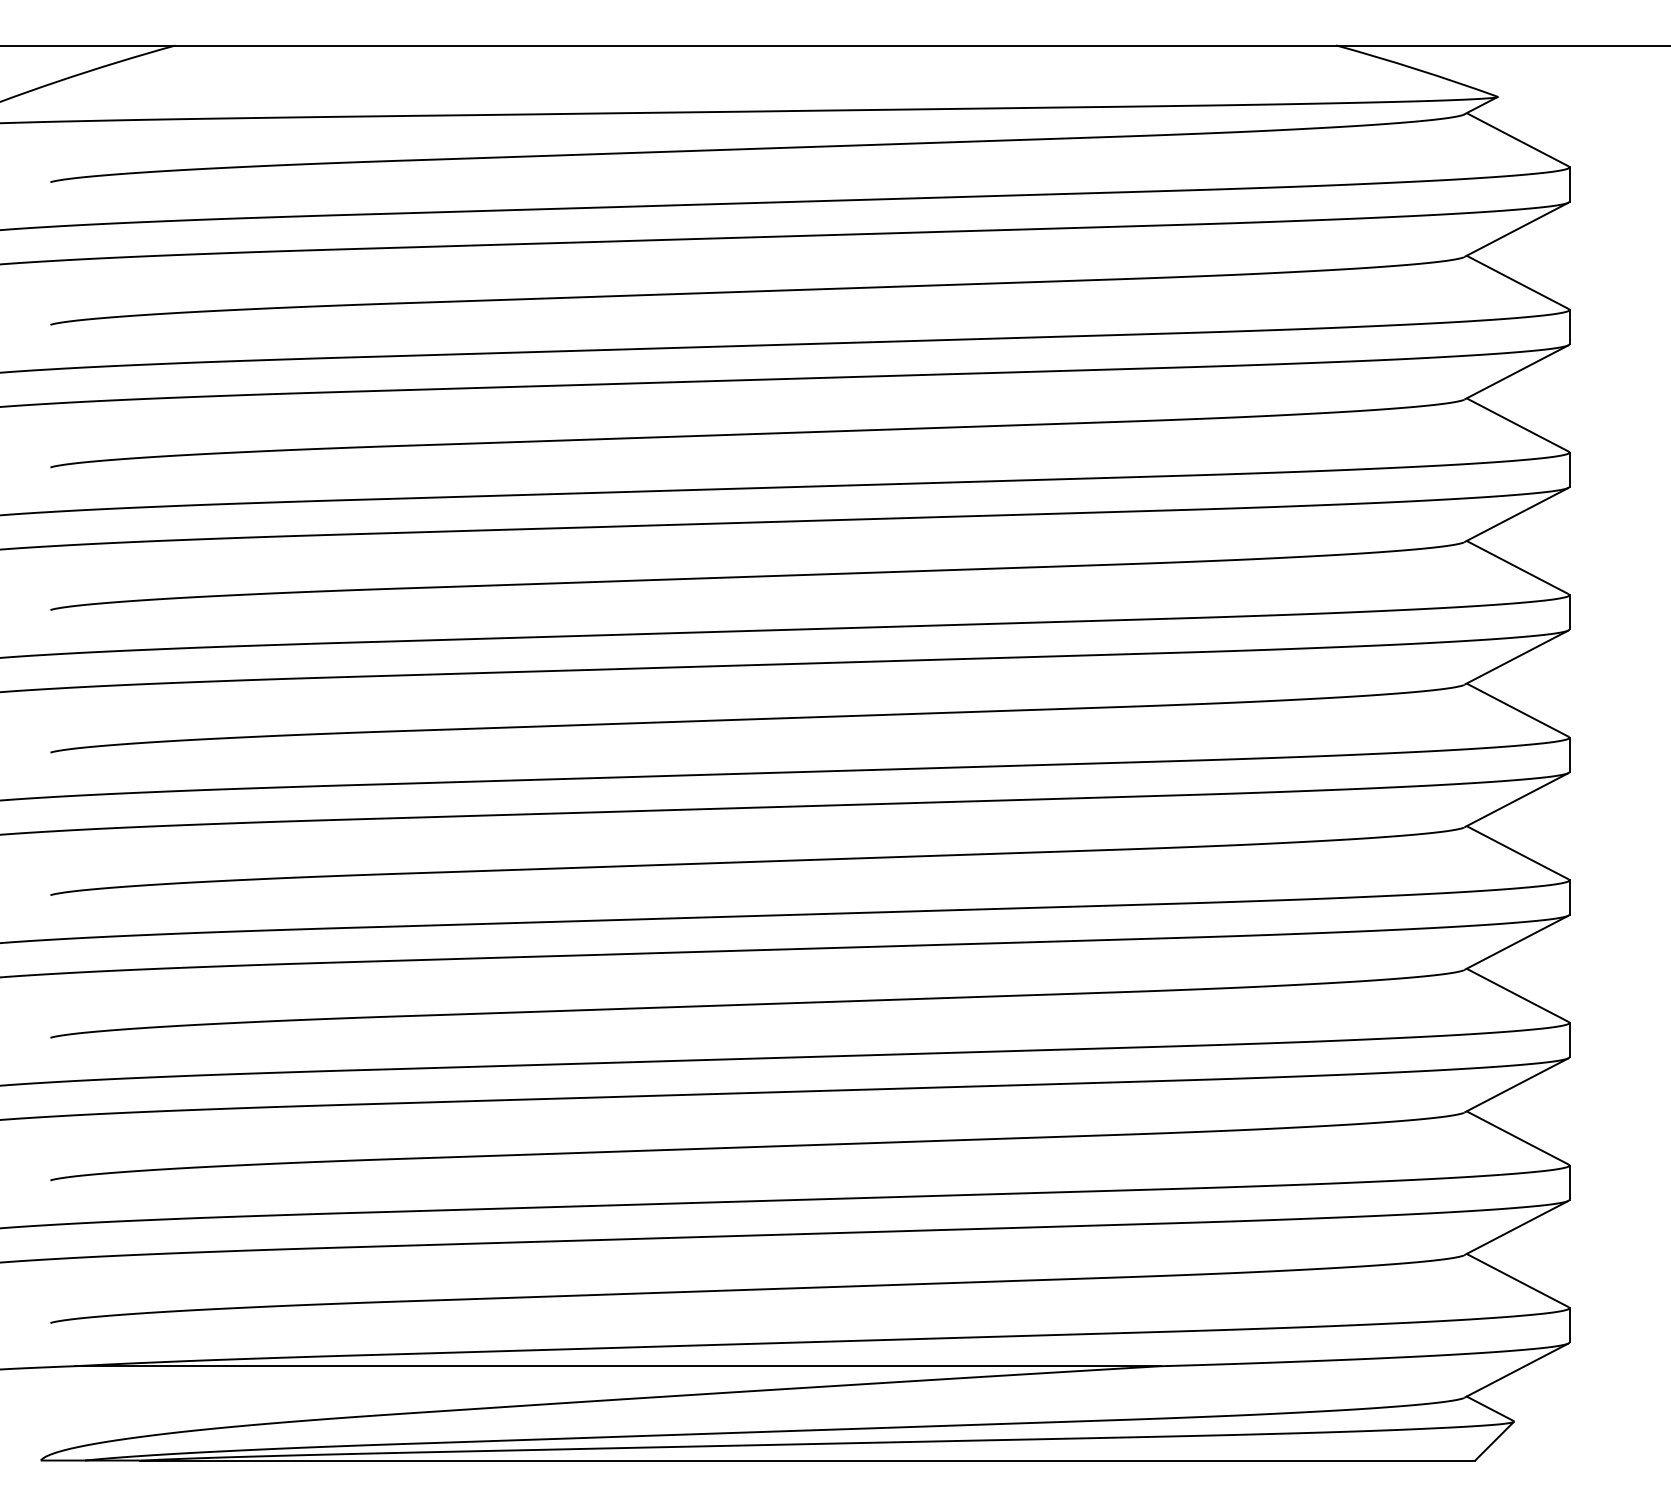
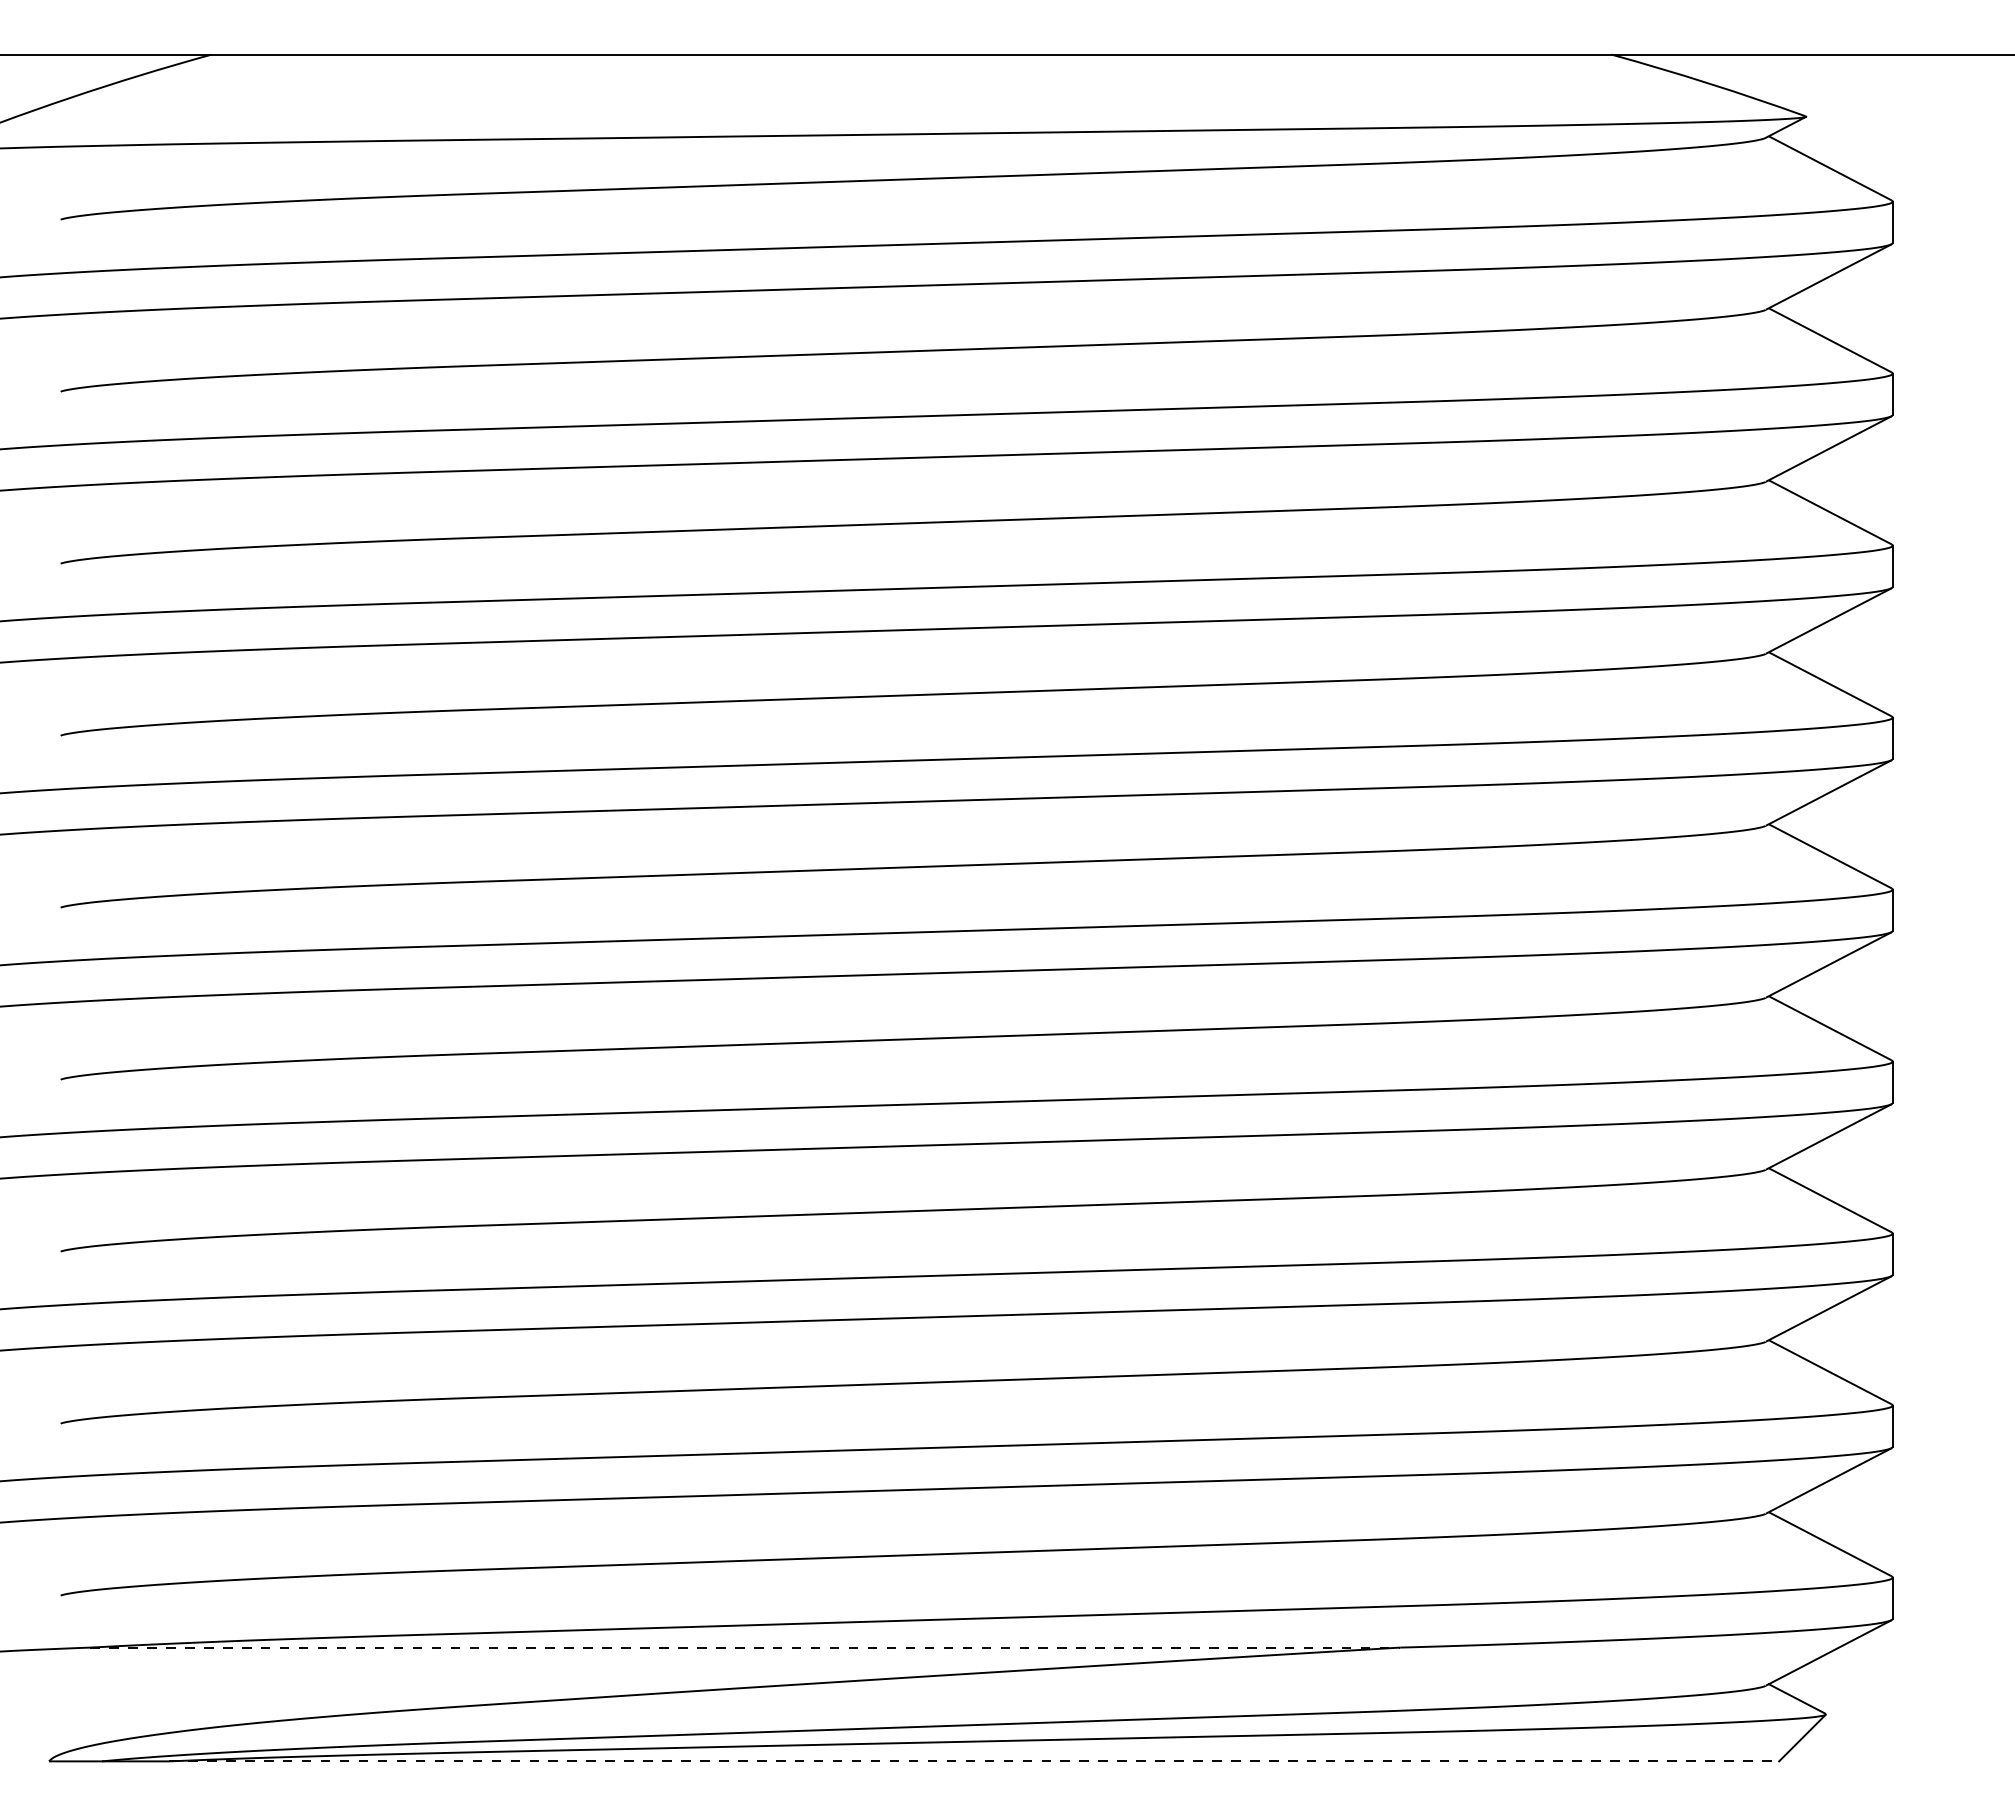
line: (618, 1366) -> (745, 1647), solid -> dashed
line: (808, 1460) -> (974, 1761), solid -> dashed

